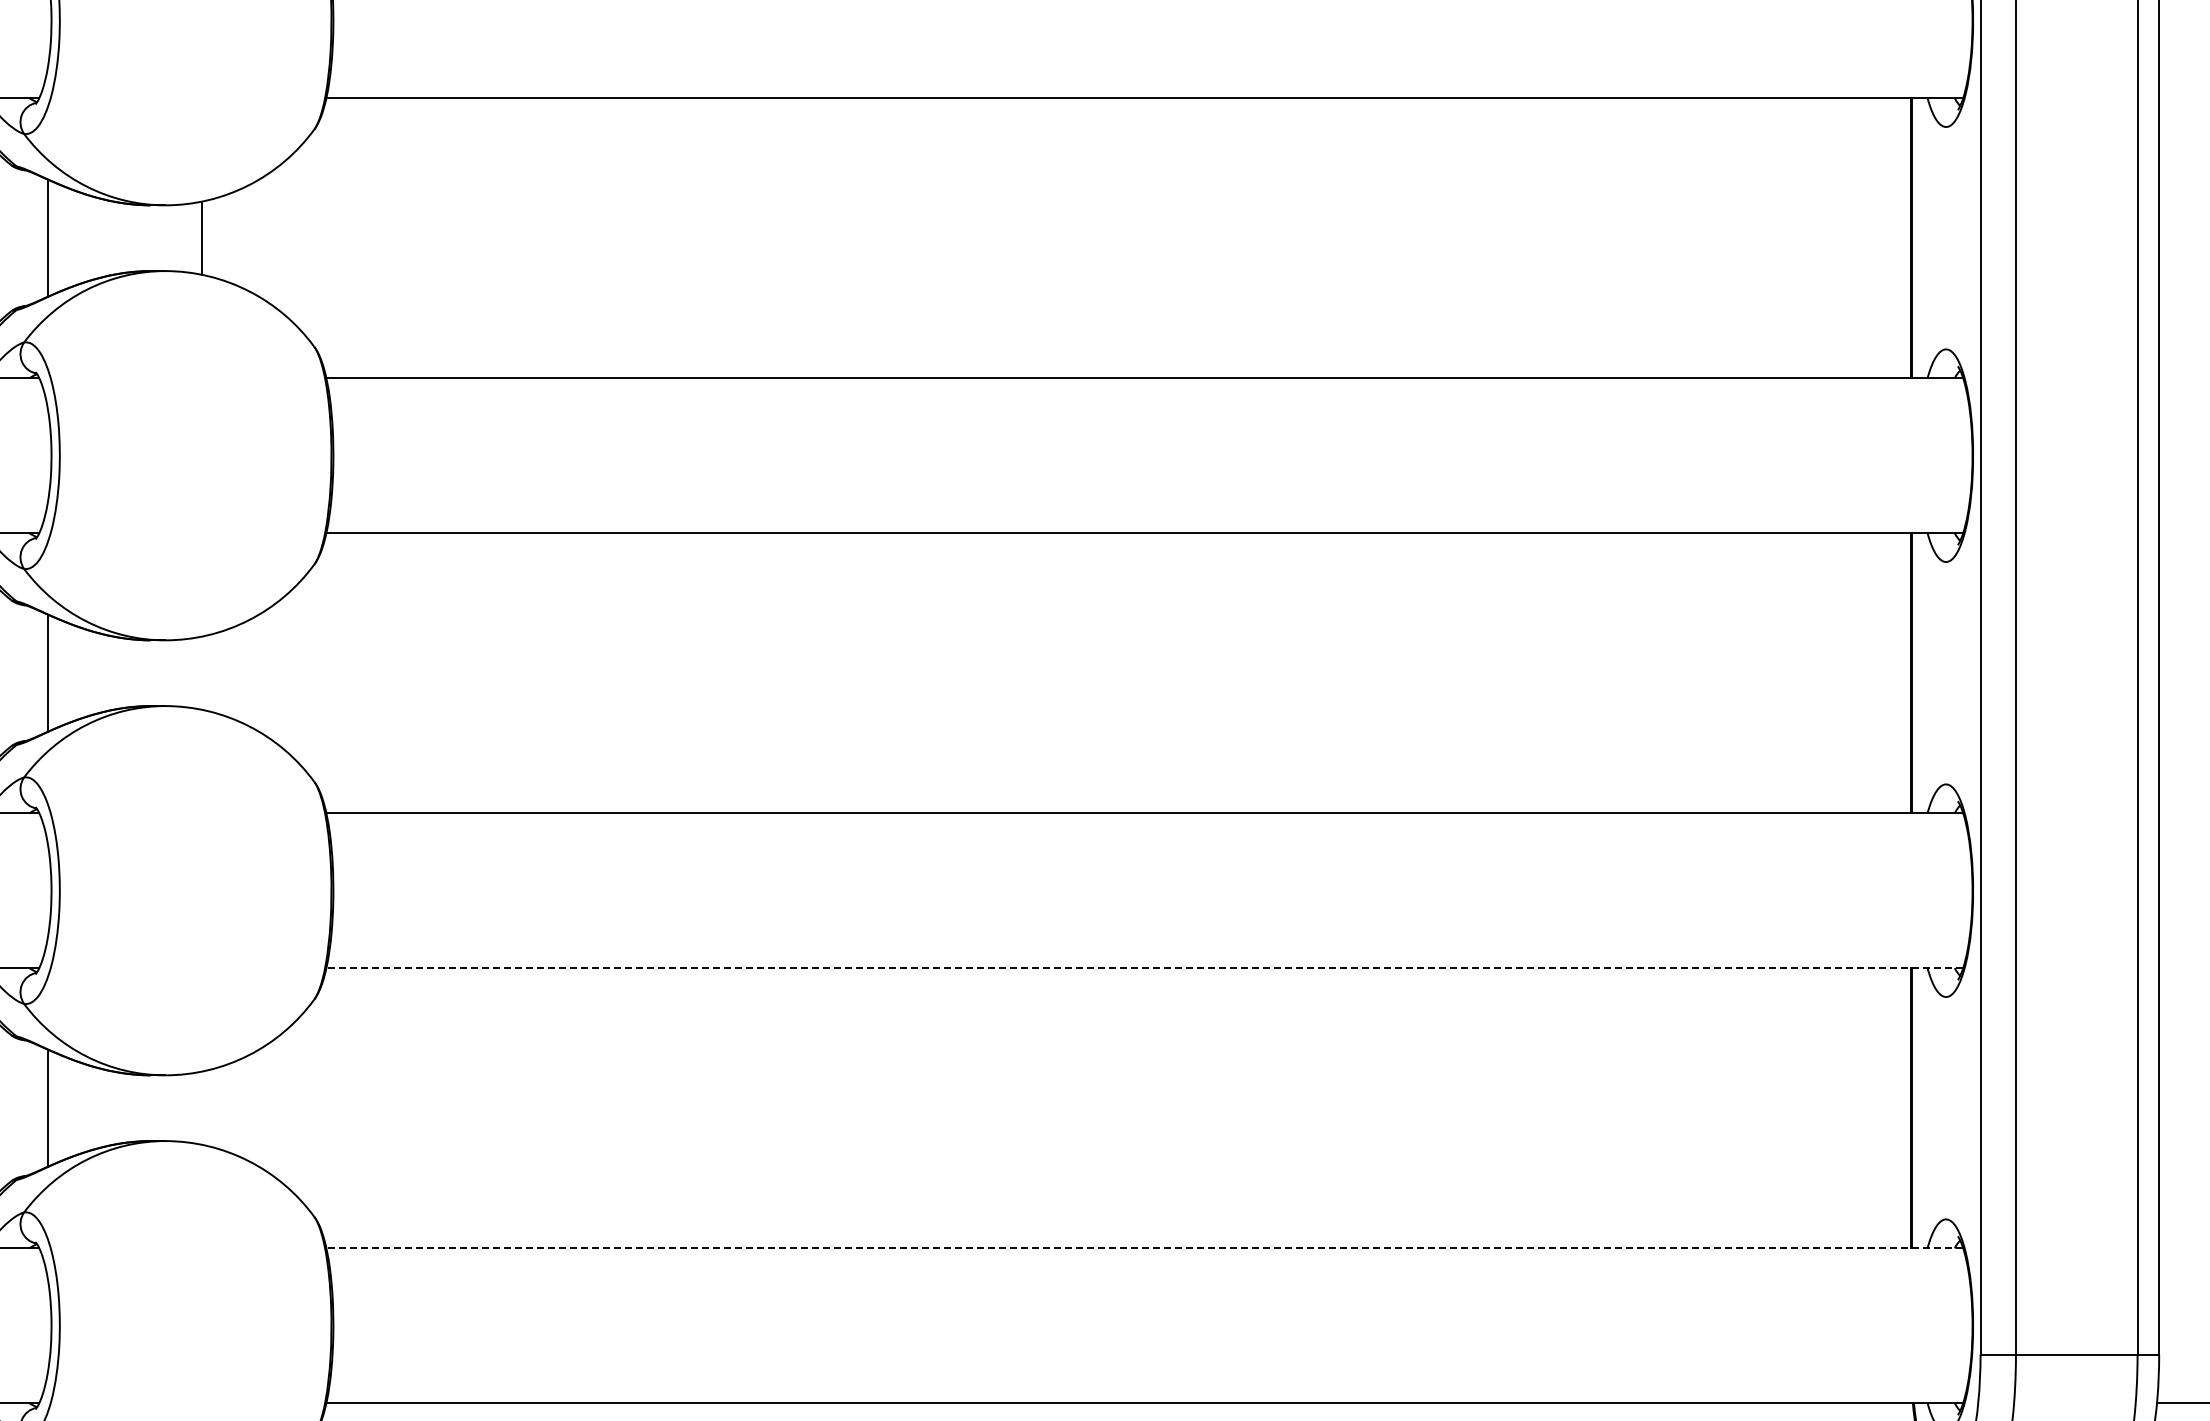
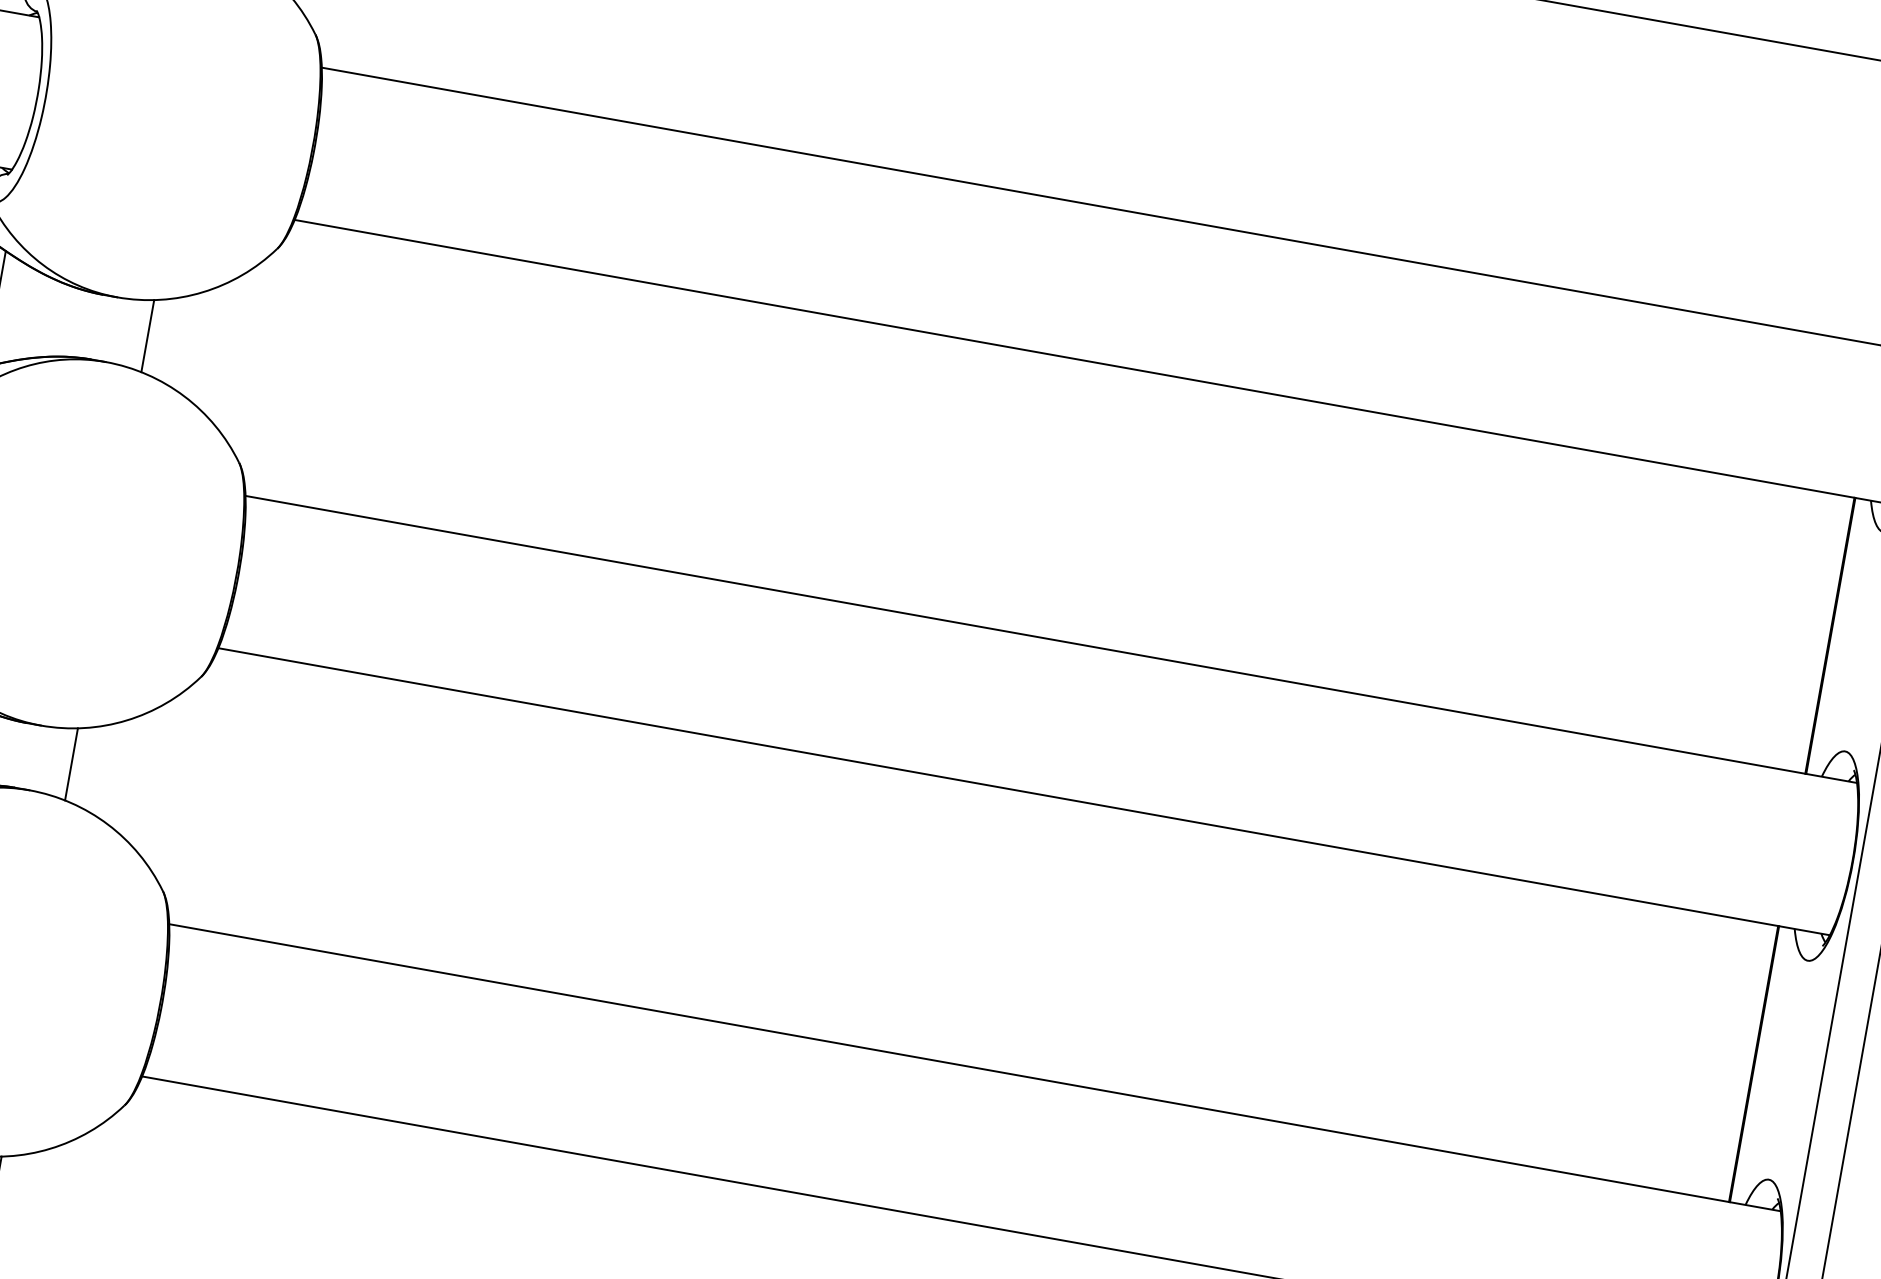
line: (202, 672) -> (148, 335), added
line: (1144, 968) -> (1023, 792), dashed -> solid
line: (202, 1107) -> (71, 763), added
line: (1144, 1248) -> (974, 1067), dashed -> solid

